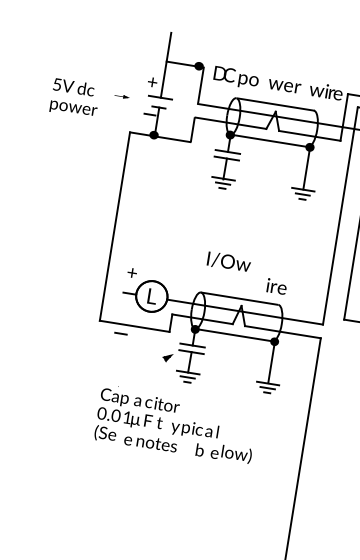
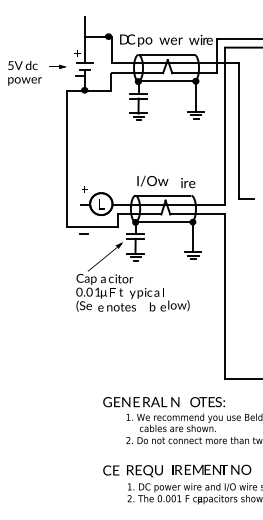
part: (121, 96) -> (57, 66), size x1.67
text: (228, 261) -> (152, 180), moved
fill: (141, 373) -> (102, 259), added

